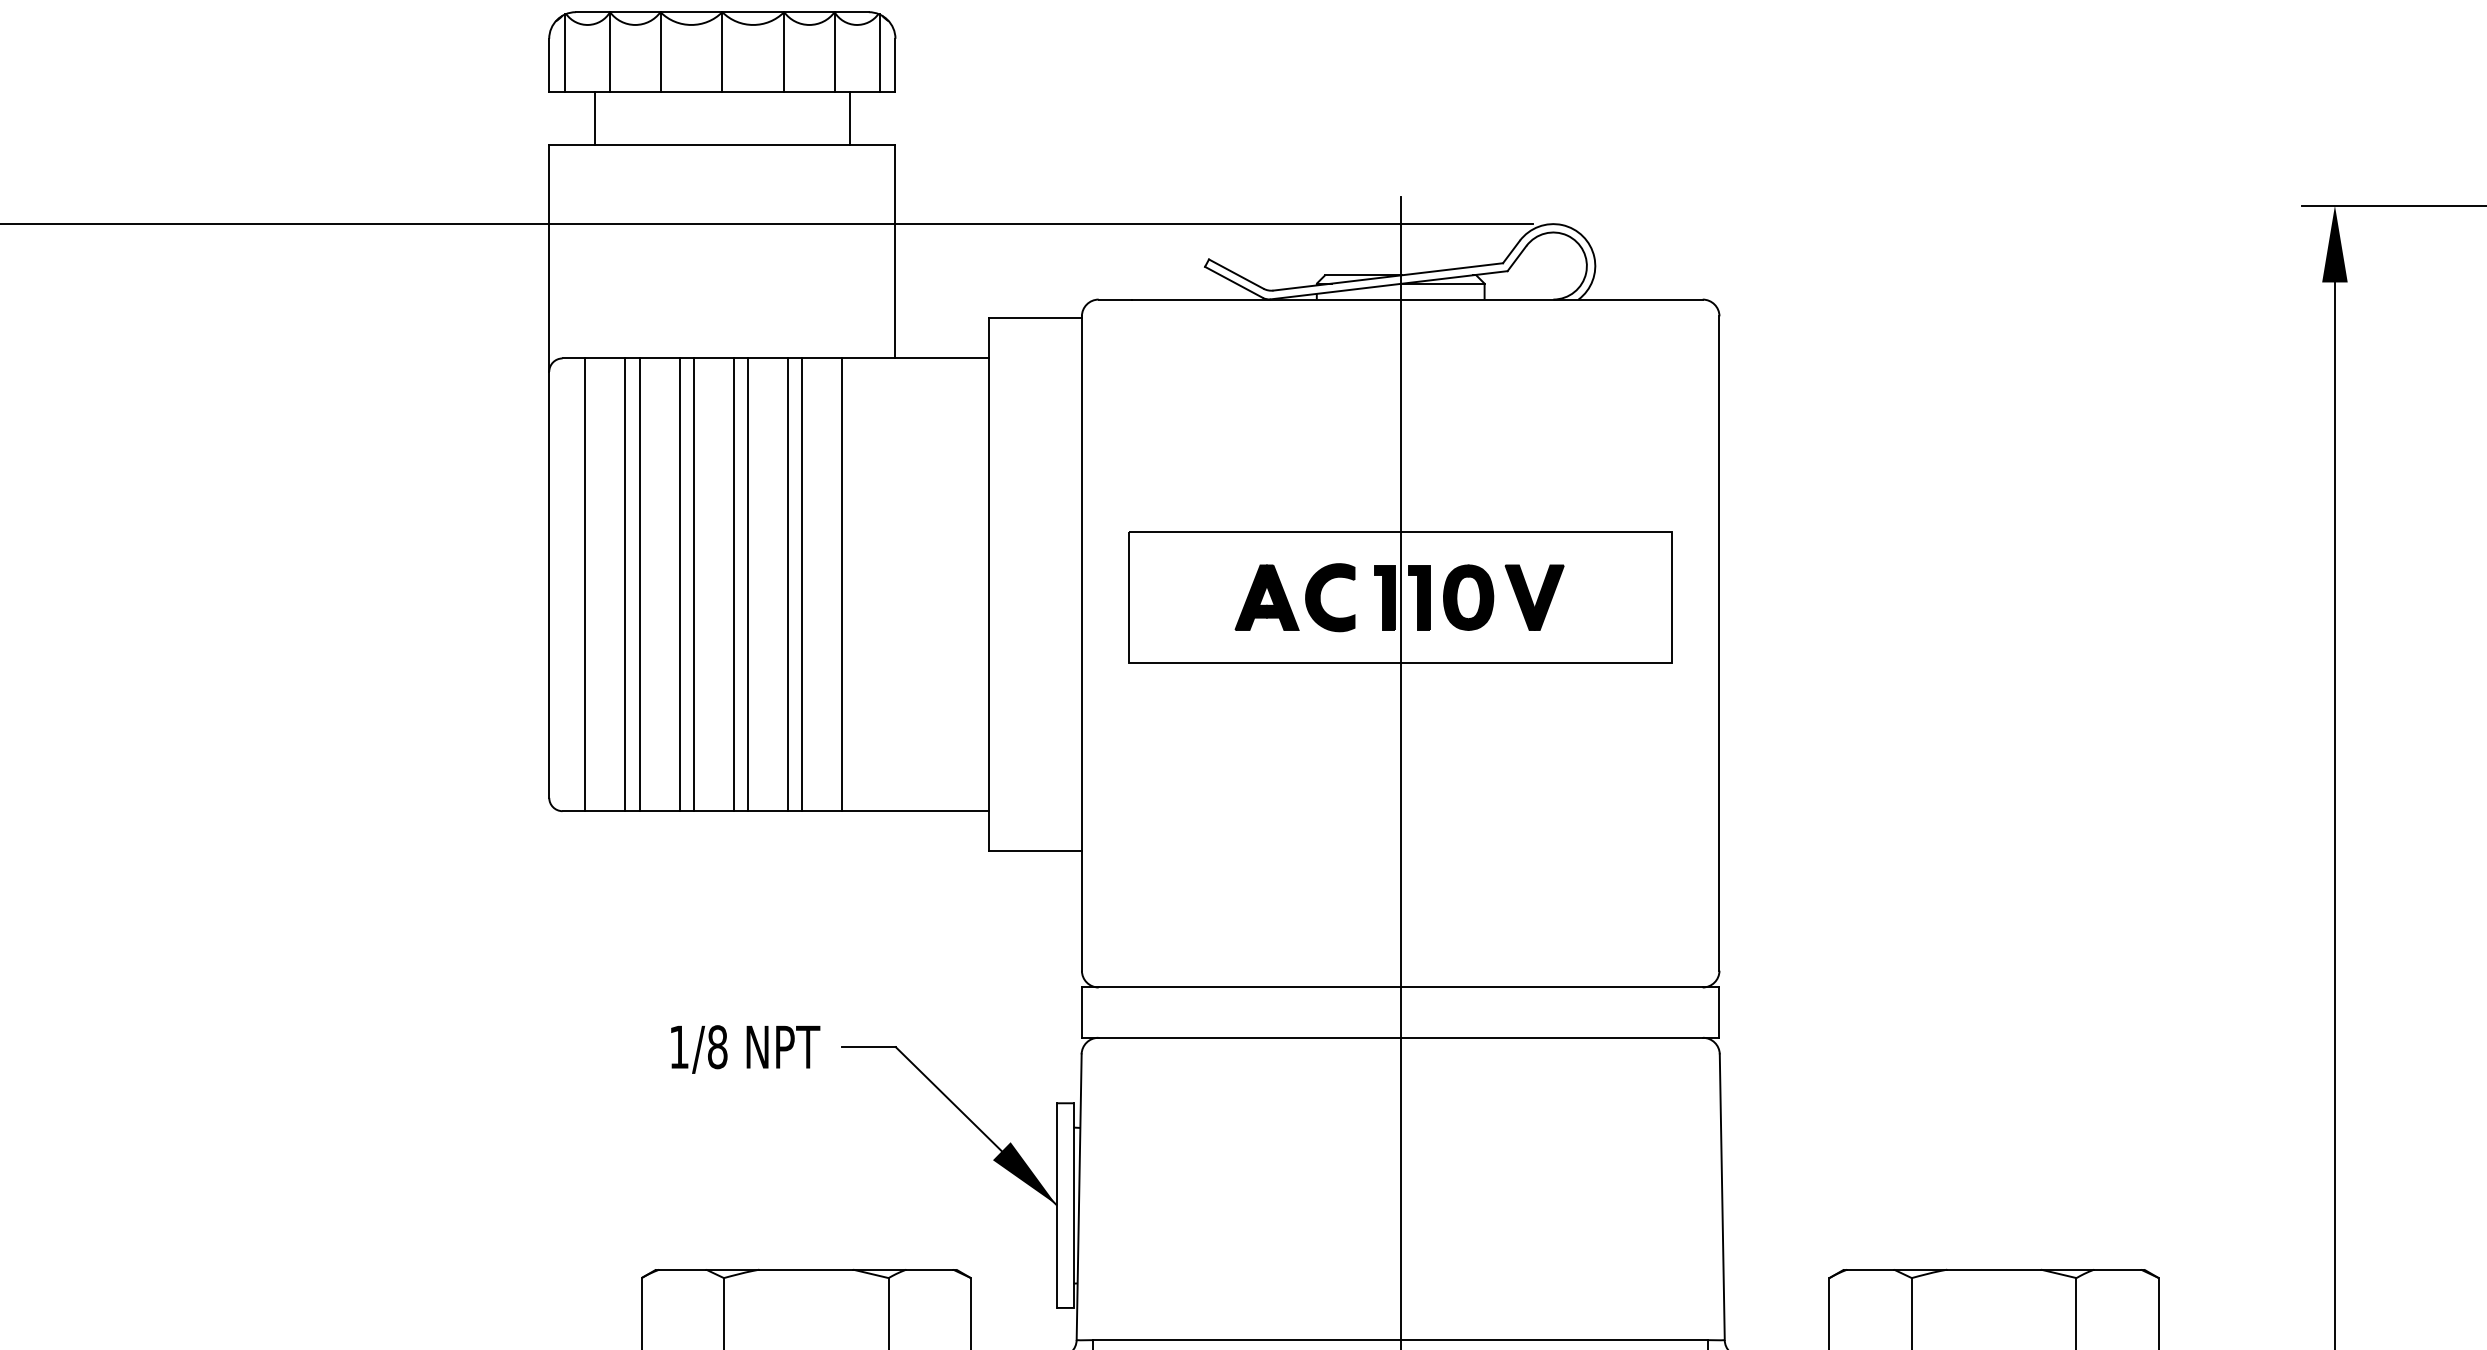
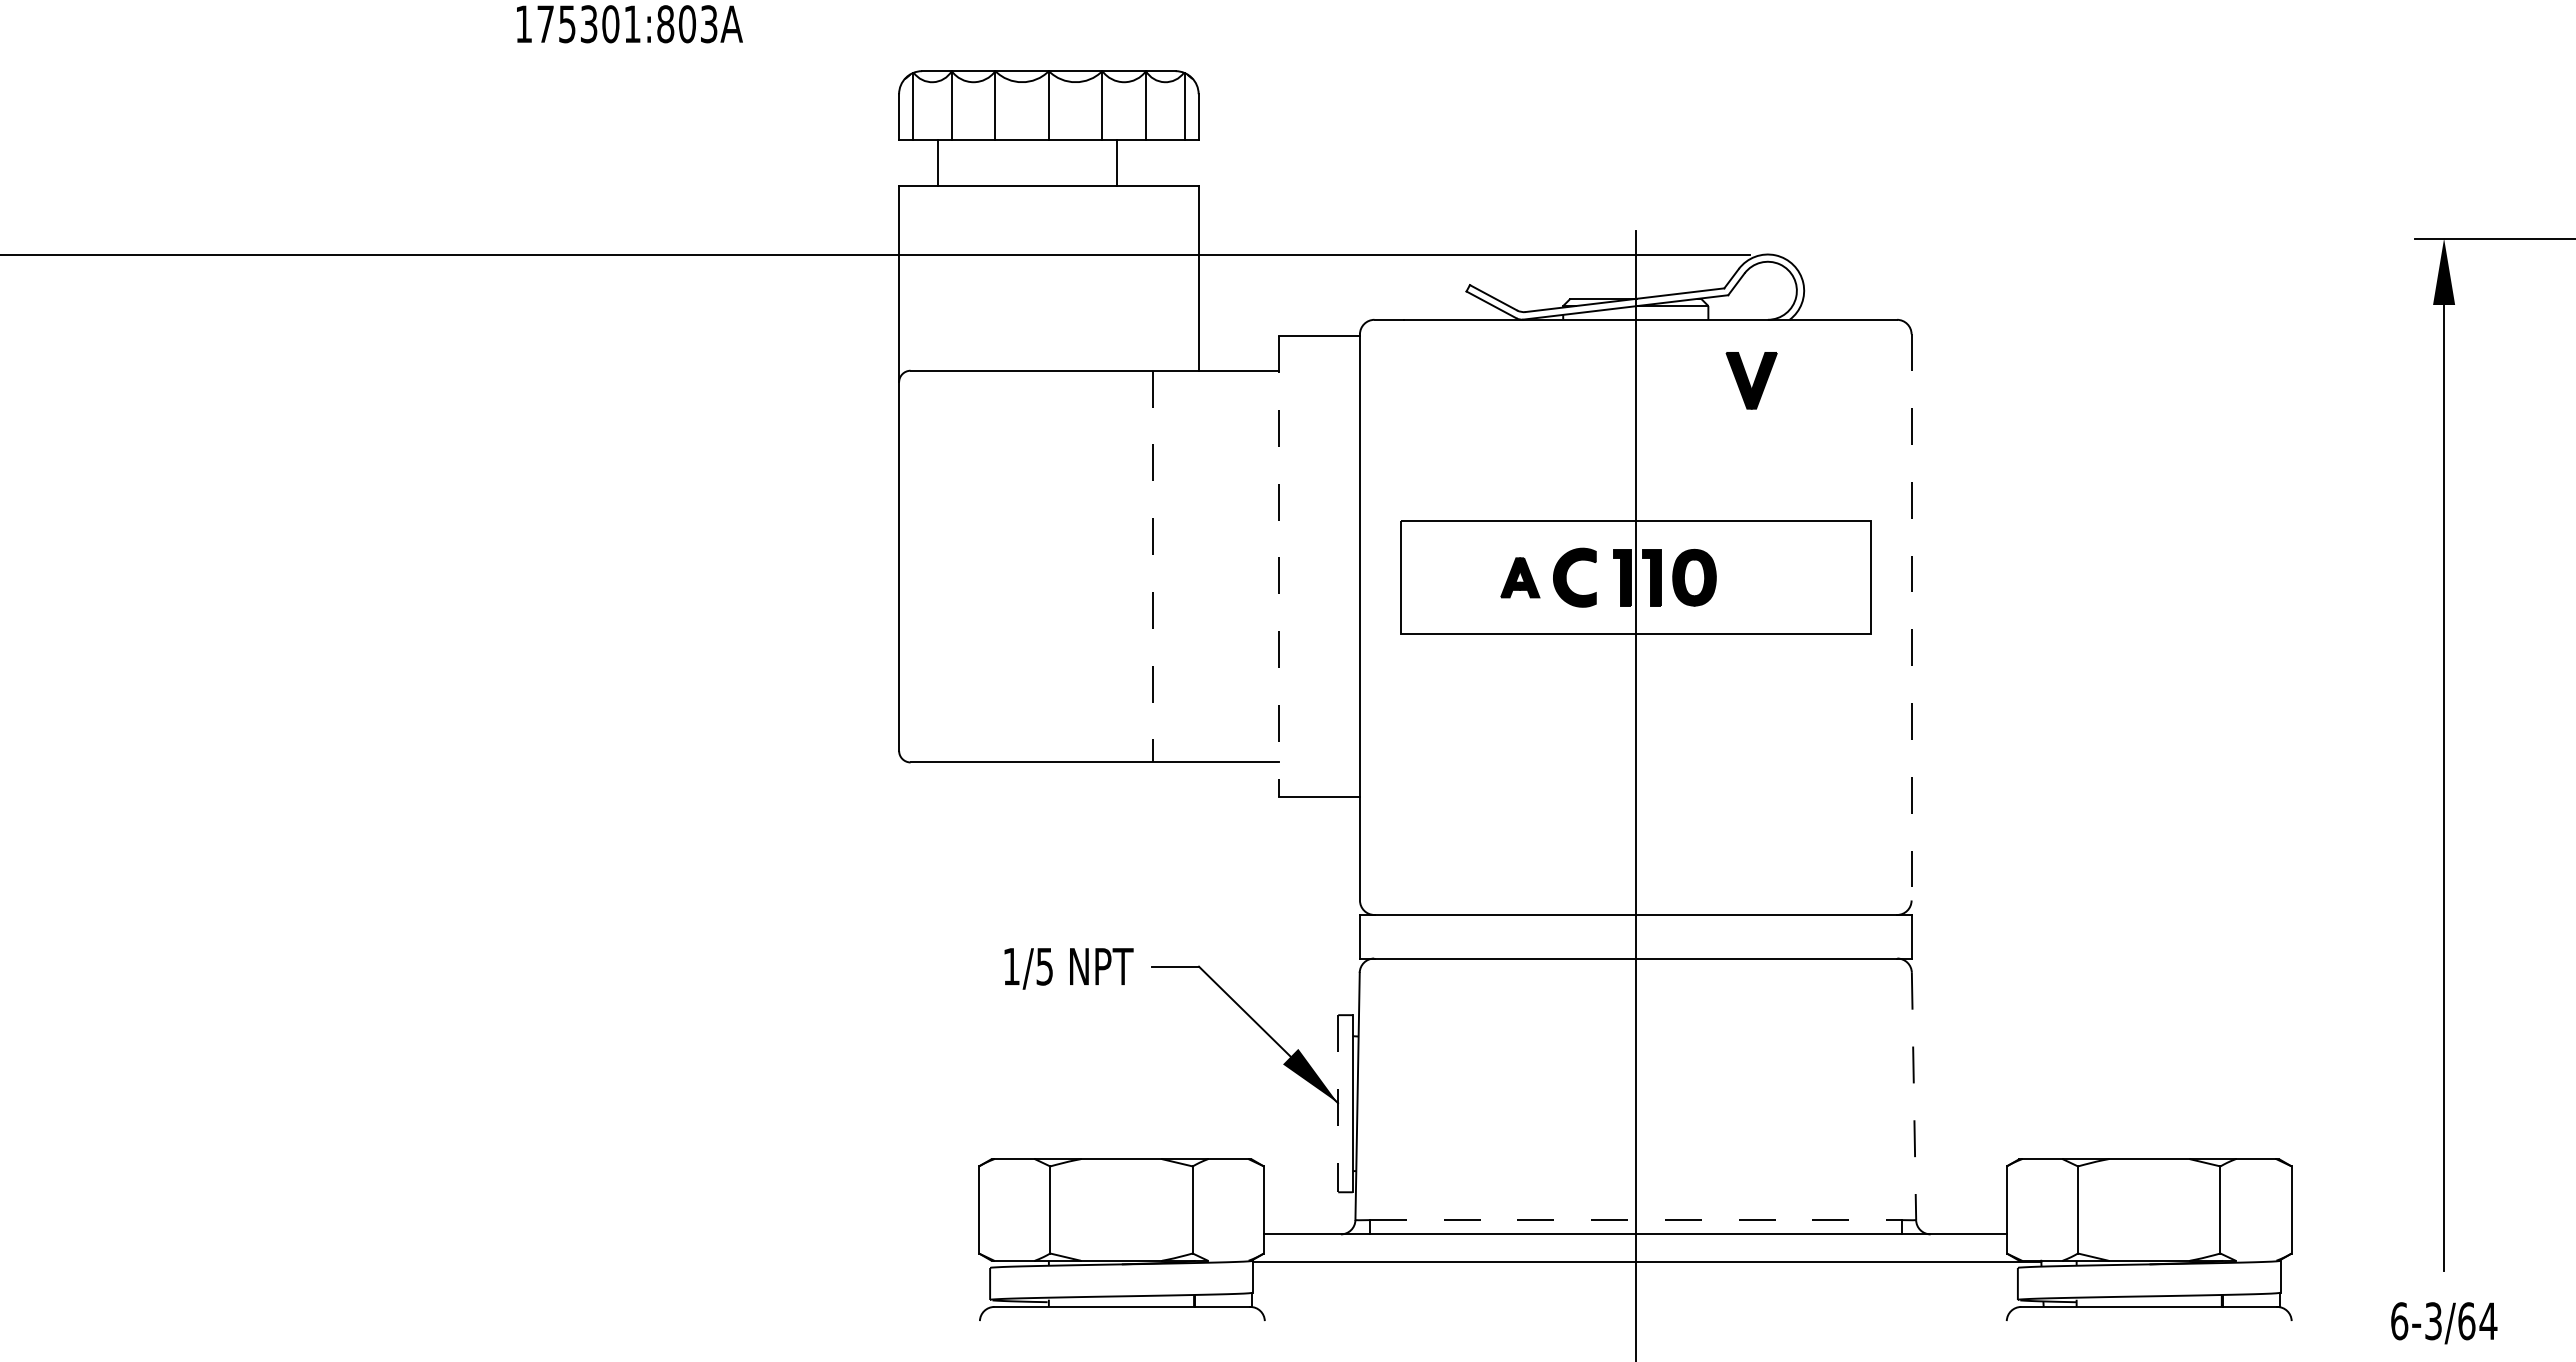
line: (850, 118) -> (1116, 163), moved
line: (585, 584) -> (930, 566), removed
line: (624, 584) -> (964, 566), removed
line: (639, 584) -> (977, 566), removed
line: (679, 584) -> (1011, 566), removed
line: (694, 584) -> (1024, 566), removed
line: (733, 584) -> (1058, 566), removed
line: (748, 584) -> (1071, 566), removed
line: (787, 584) -> (1105, 566), removed
line: (802, 584) -> (1118, 566), removed
line: (842, 584) -> (1152, 566), solid -> dashed
line: (988, 585) -> (1279, 567), solid -> dashed
part: (1267, 597) -> (1520, 577), size x0.7
part: (1534, 597) -> (1751, 380), moved
line: (1719, 643) -> (1911, 617), solid -> dashed
text: (717, 1047) -> (1044, 966), 1/8 -> 1/5
line: (1722, 1197) -> (1914, 1096), solid -> dashed
line: (1057, 1205) -> (1338, 1103), solid -> dashed
line: (1400, 1340) -> (1635, 1220), solid -> dashed

